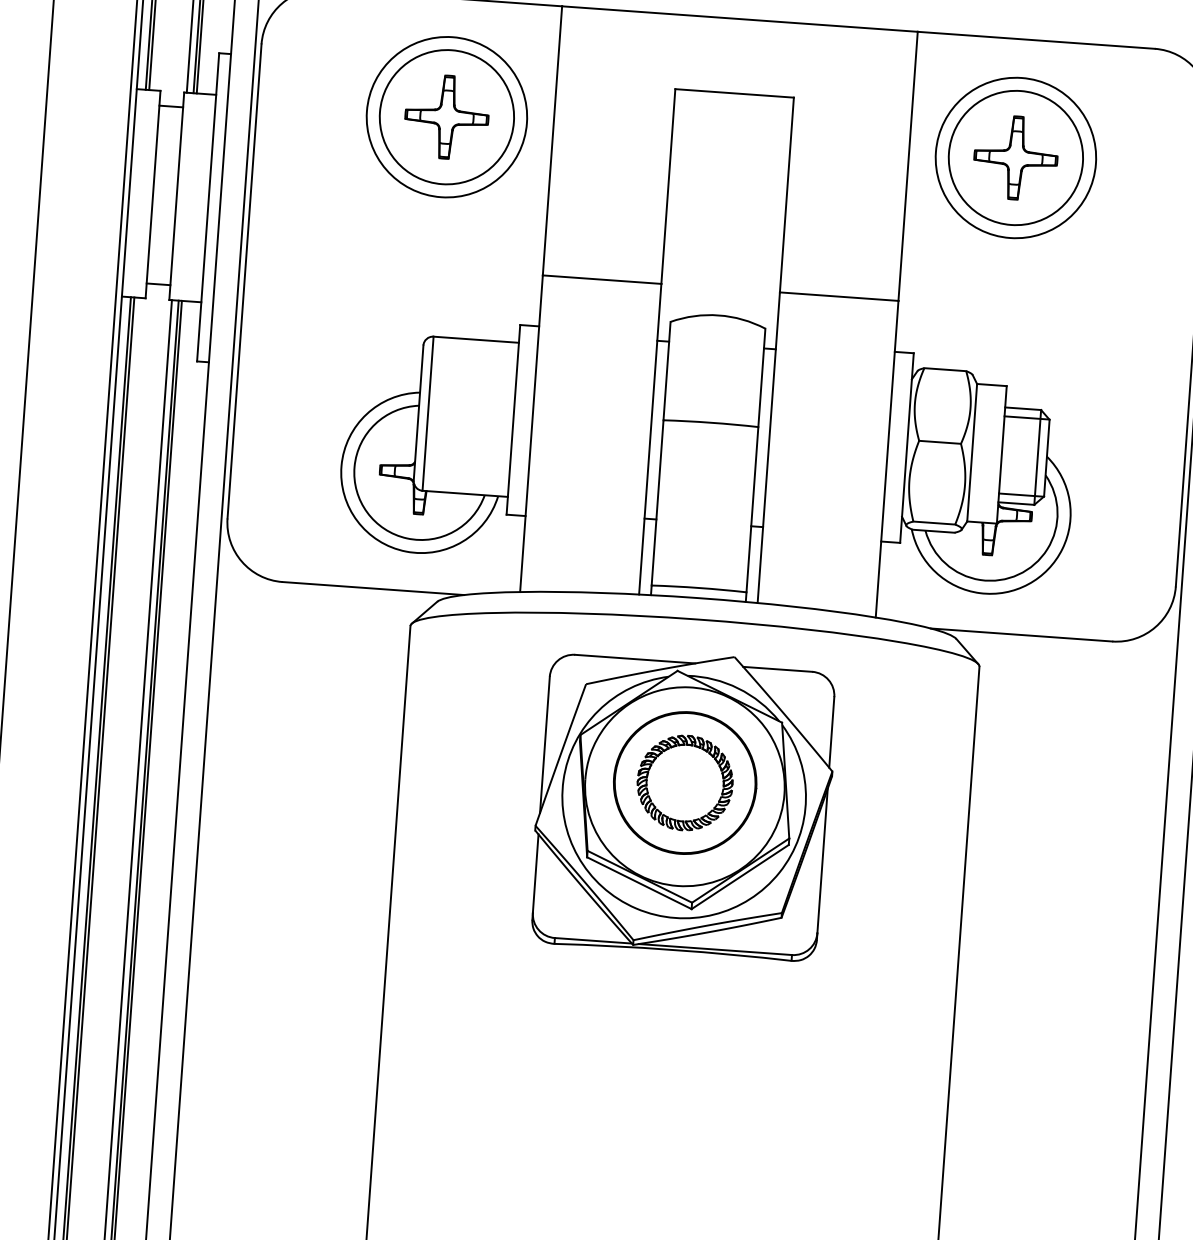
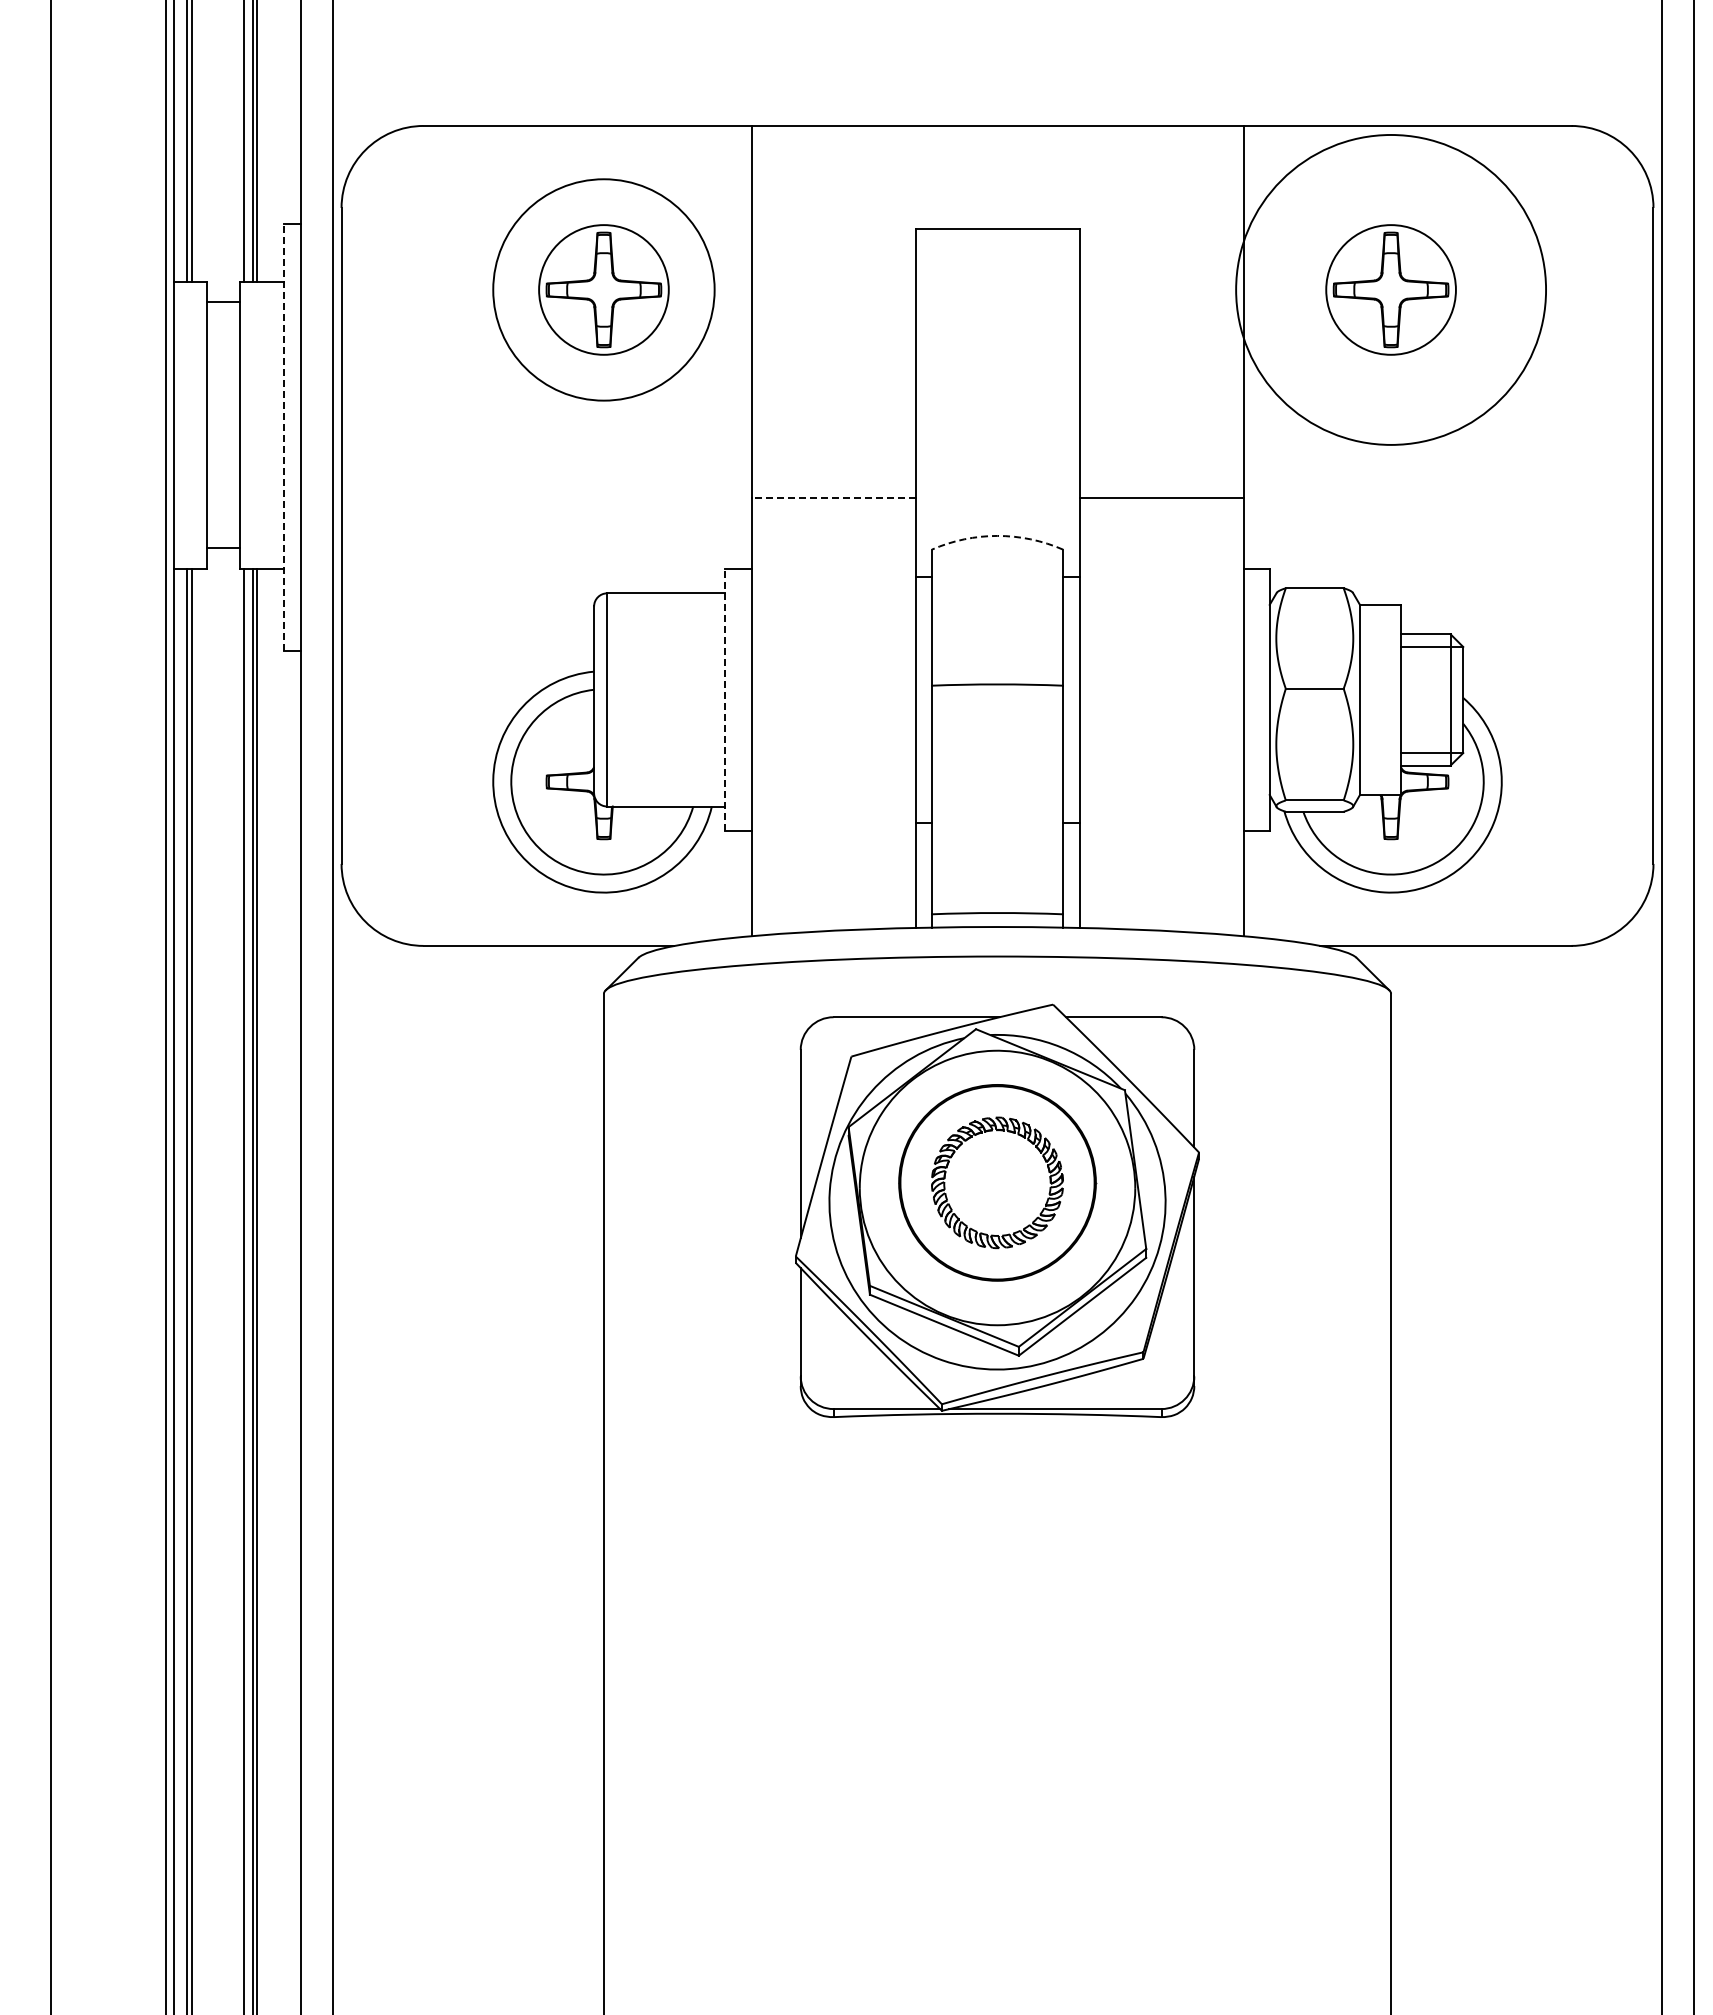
circle: (446, 116) -> (603, 289), size x0.7
circle: (1015, 157) -> (1390, 289), size x0.7
circle: (1015, 157) -> (1390, 289), size x1.4
line: (208, 207) -> (284, 437), solid -> dashed
line: (602, 279) -> (833, 498), solid -> dashed
arc: (718, 315) -> (997, 535), solid -> dashed
line: (513, 419) -> (725, 699), solid -> dashed

